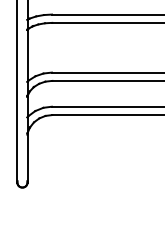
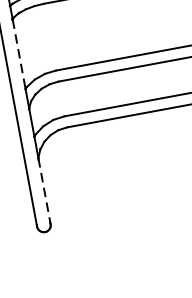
line: (27, 55) -> (19, 53), solid -> dashed
line: (27, 157) -> (44, 190), solid -> dashed

